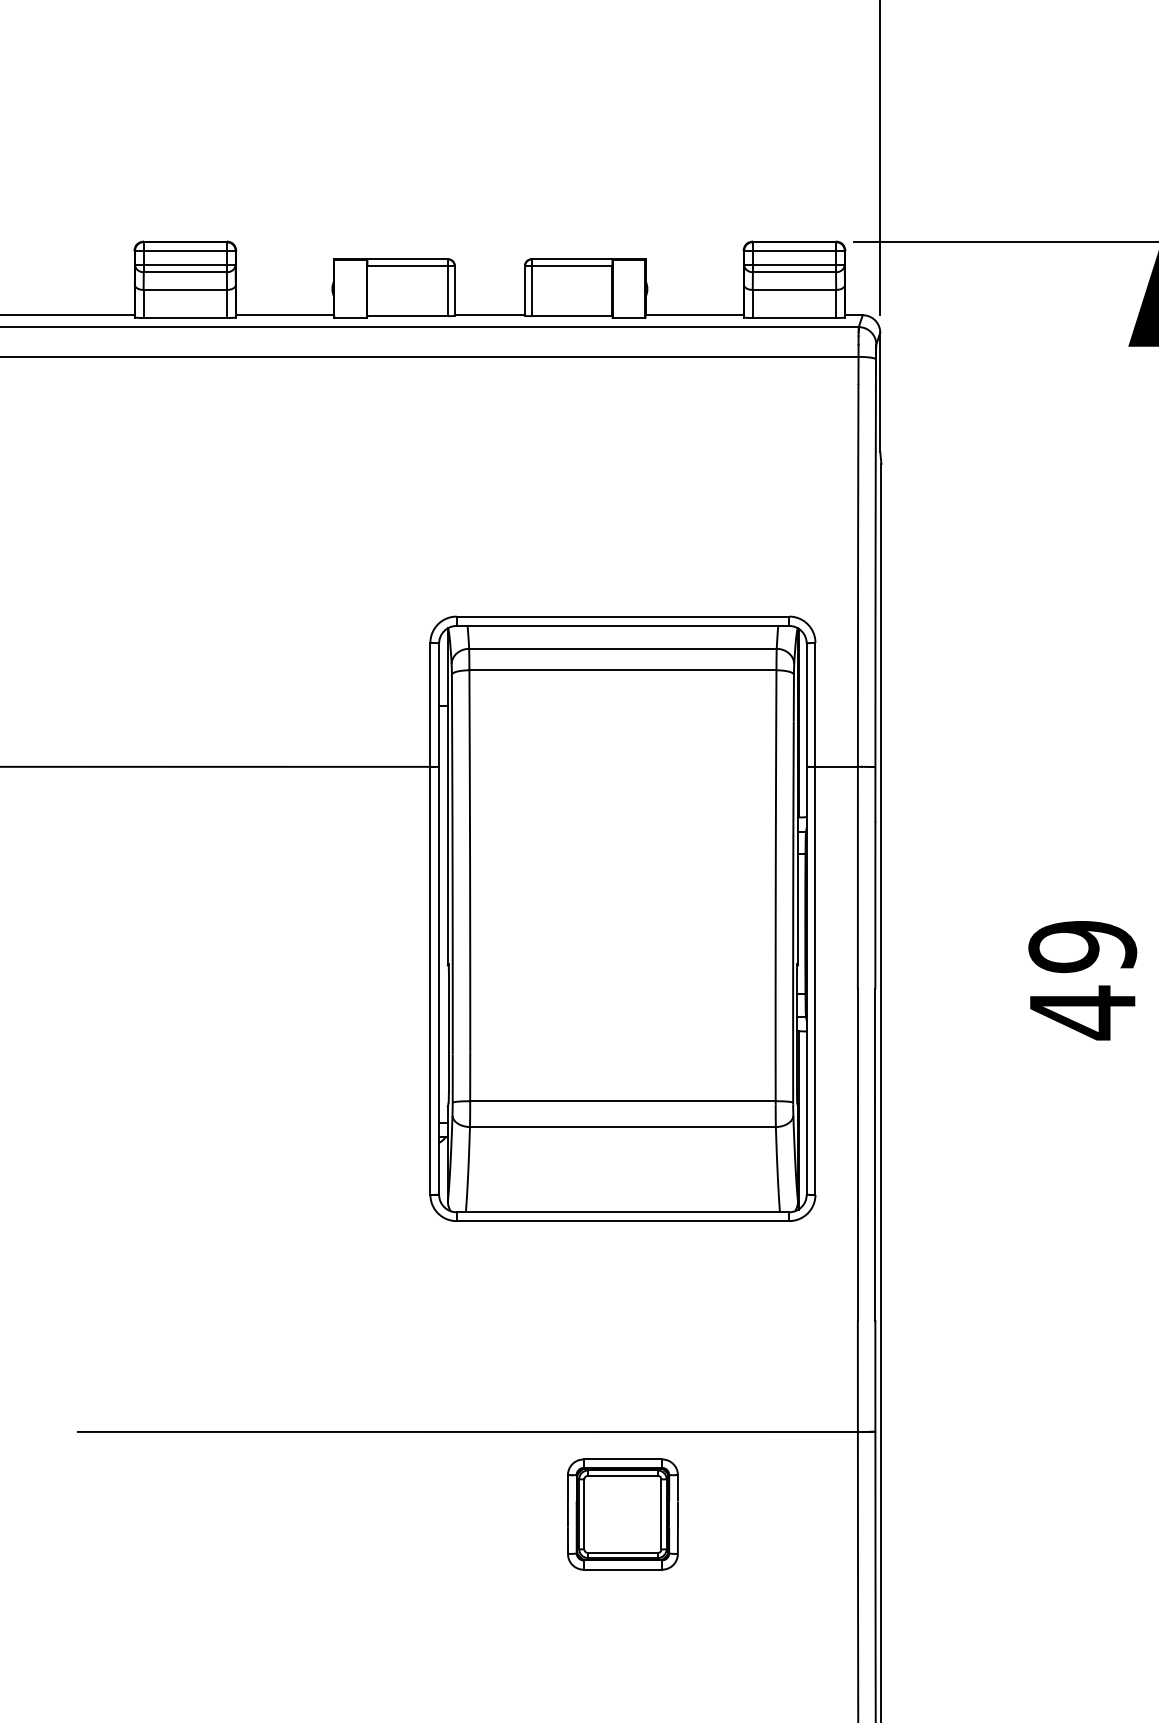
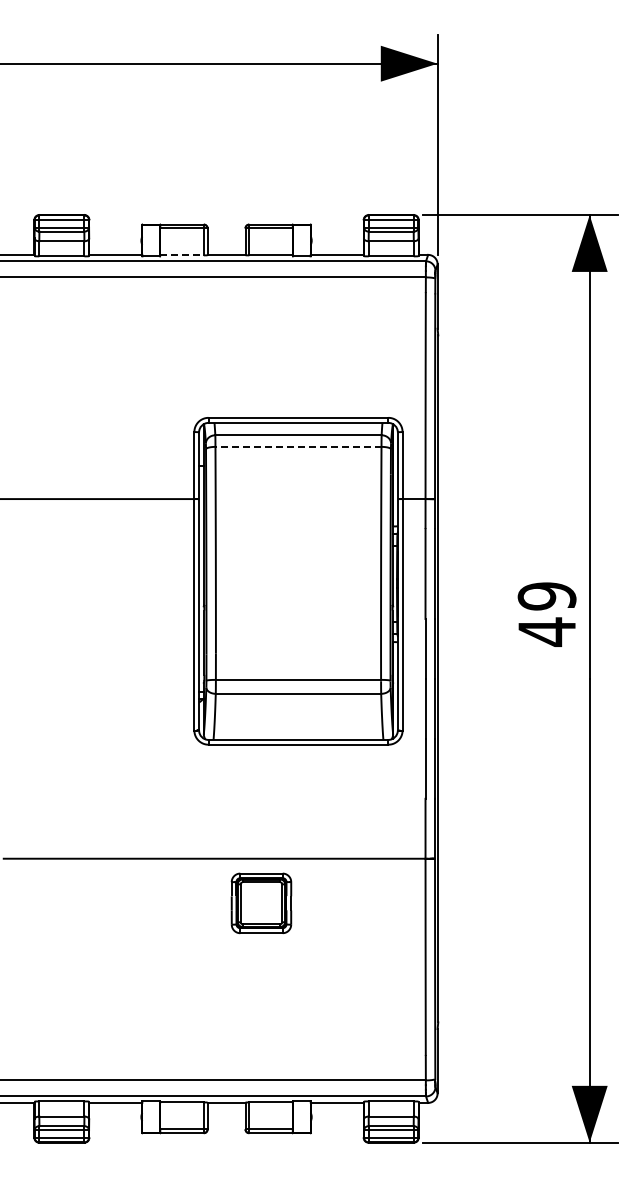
line: (408, 316) -> (182, 255), solid -> dashed
line: (621, 669) -> (297, 446), solid -> dashed
part: (622, 1514) -> (261, 903), moved

